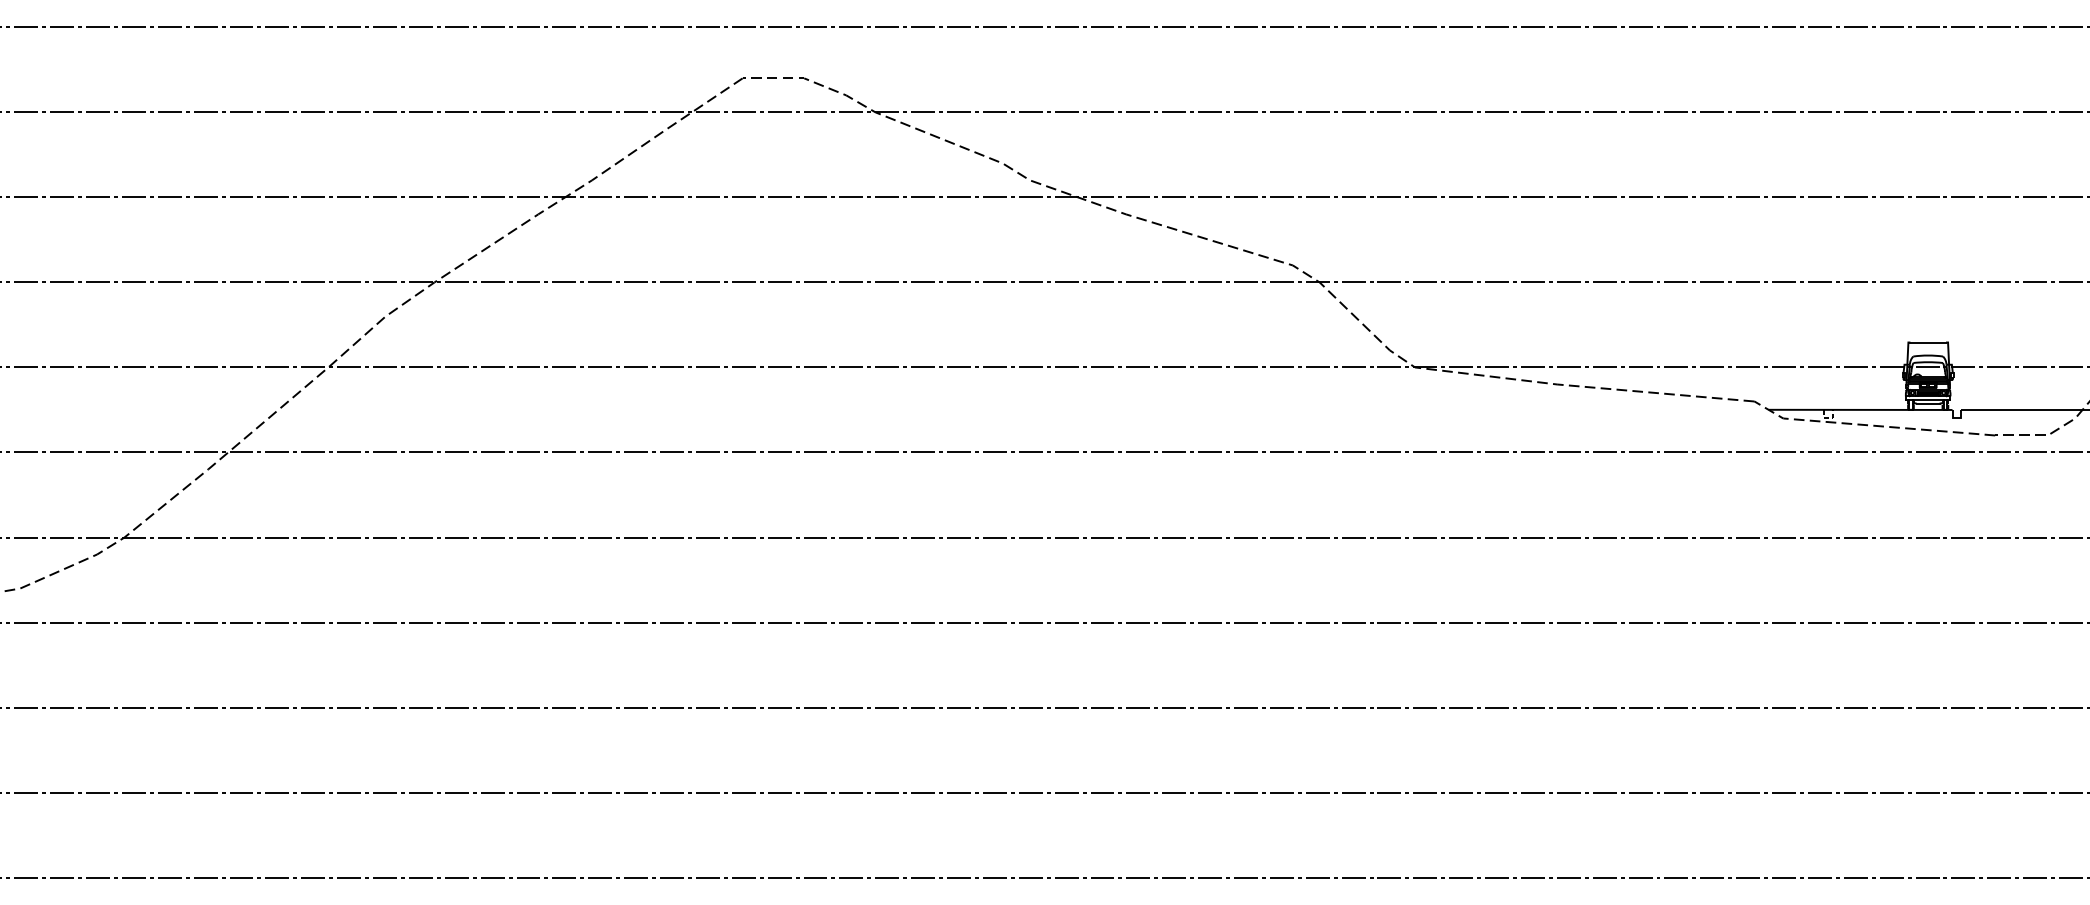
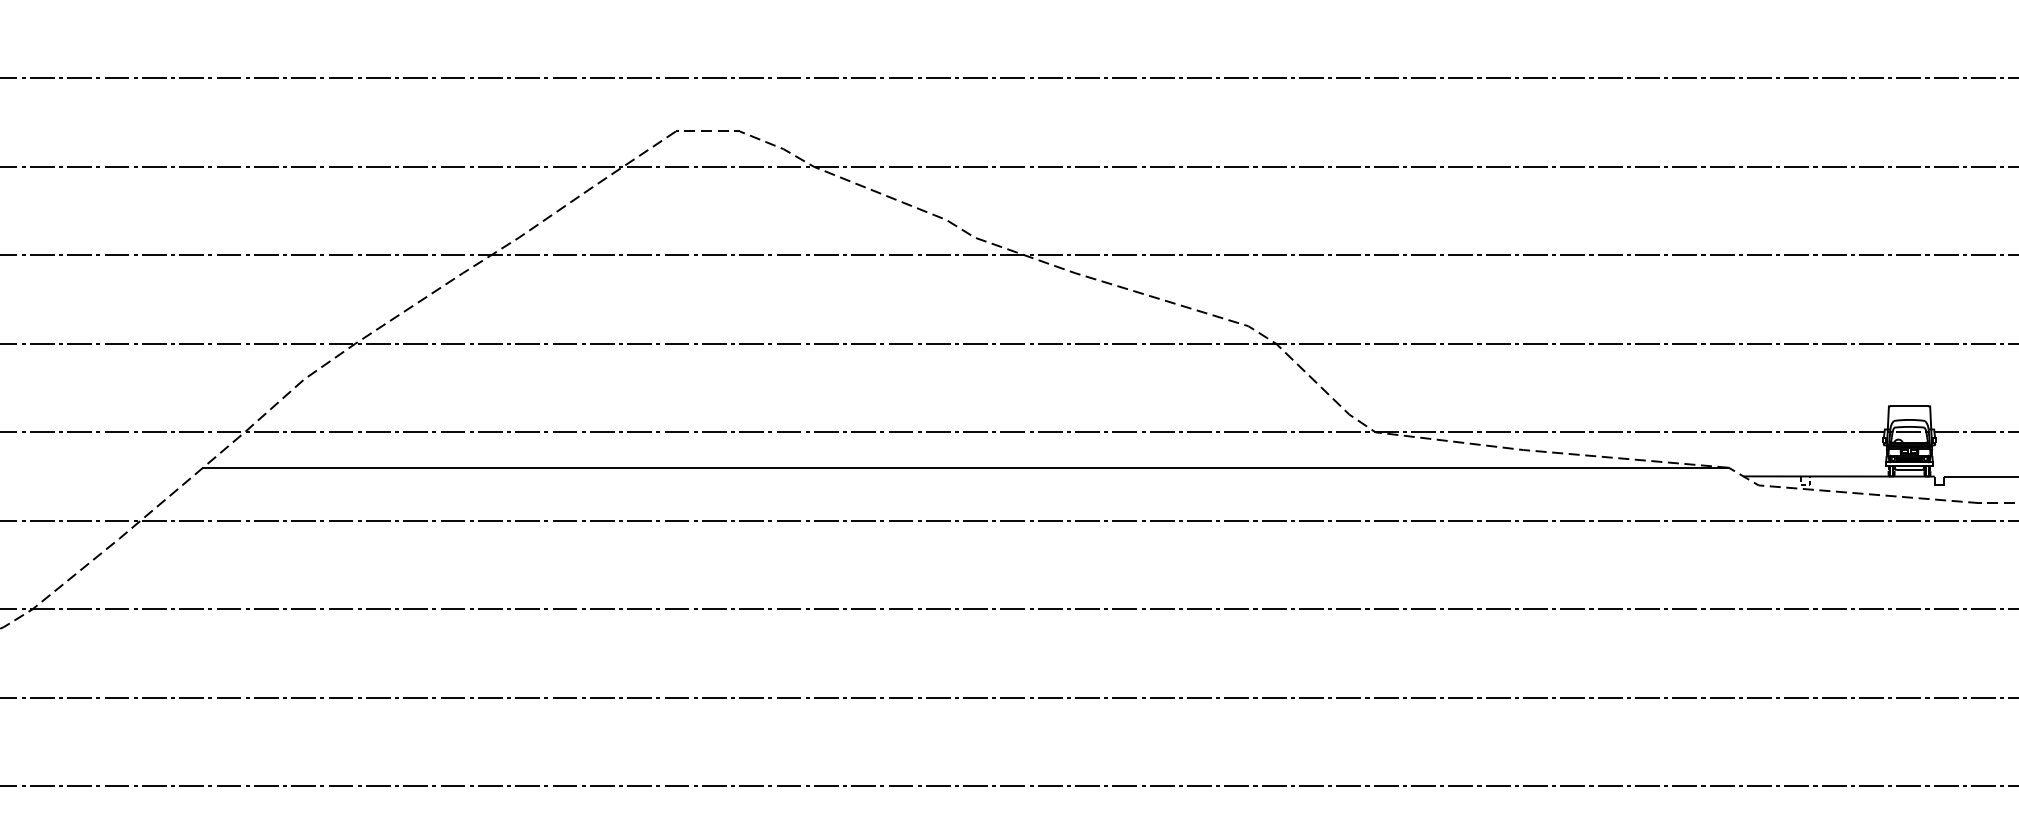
line: (1020, 401) -> (964, 467), added

